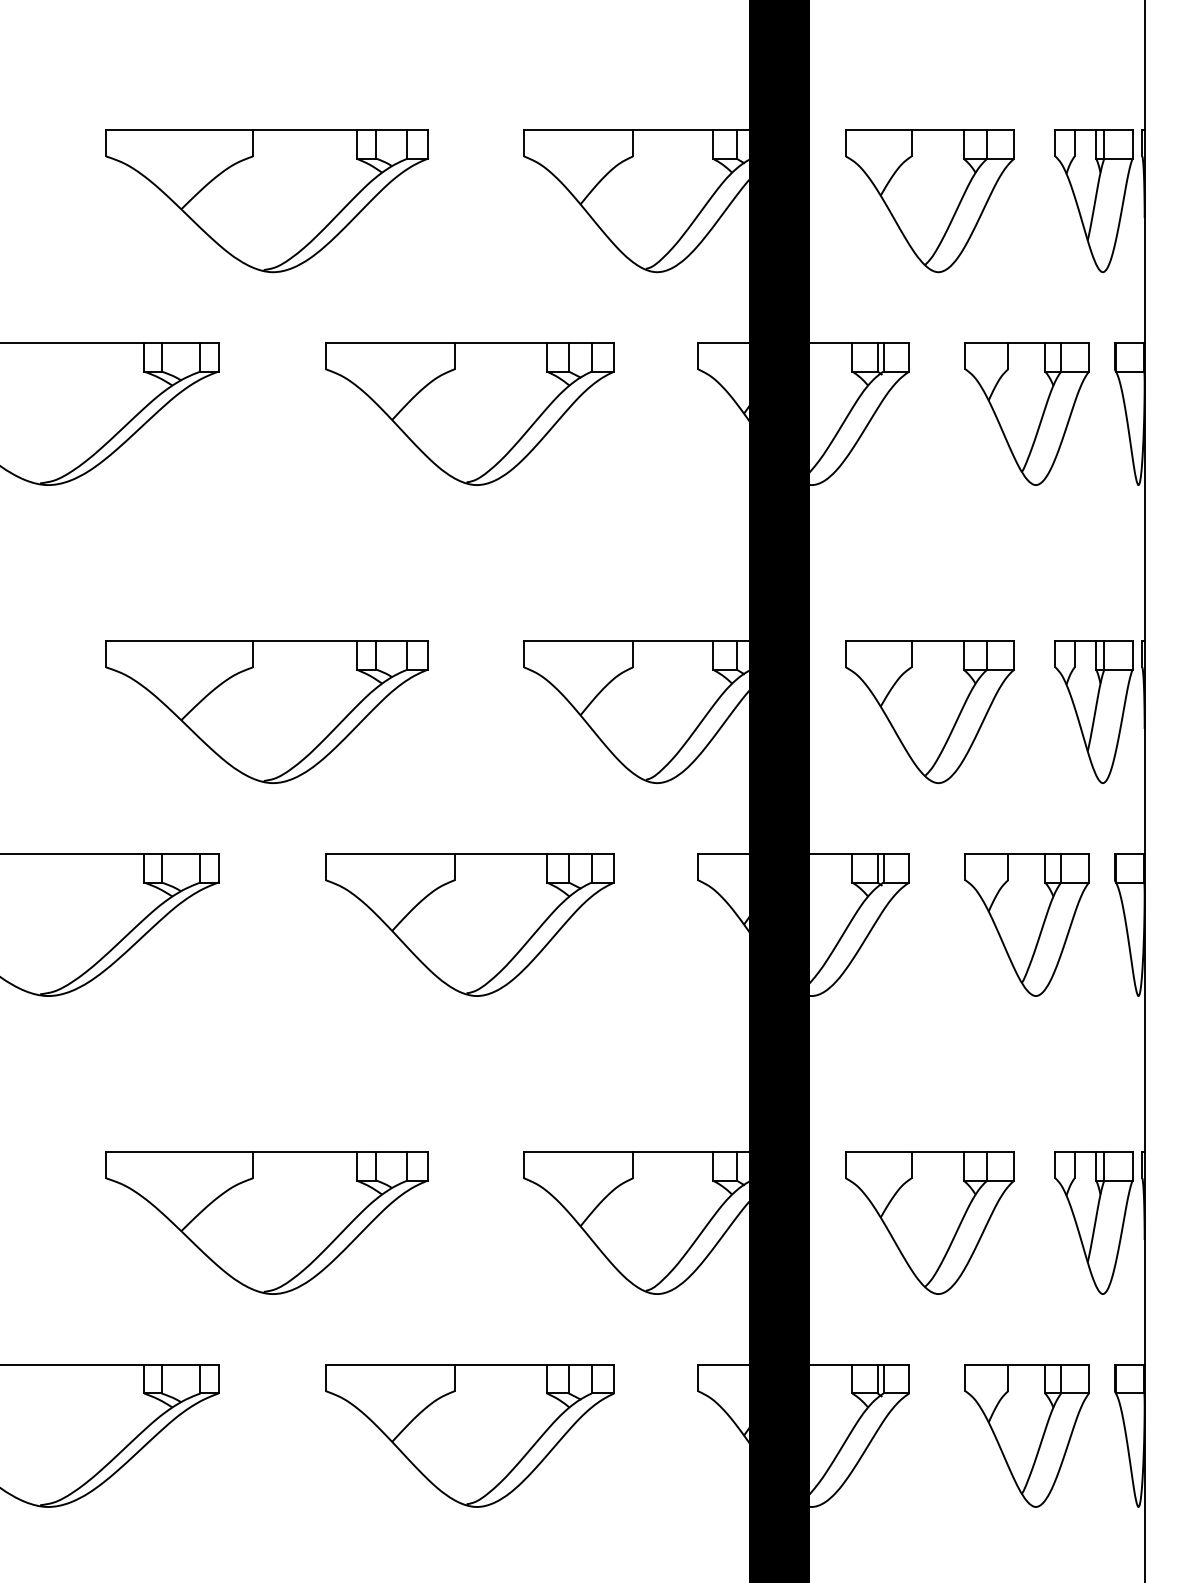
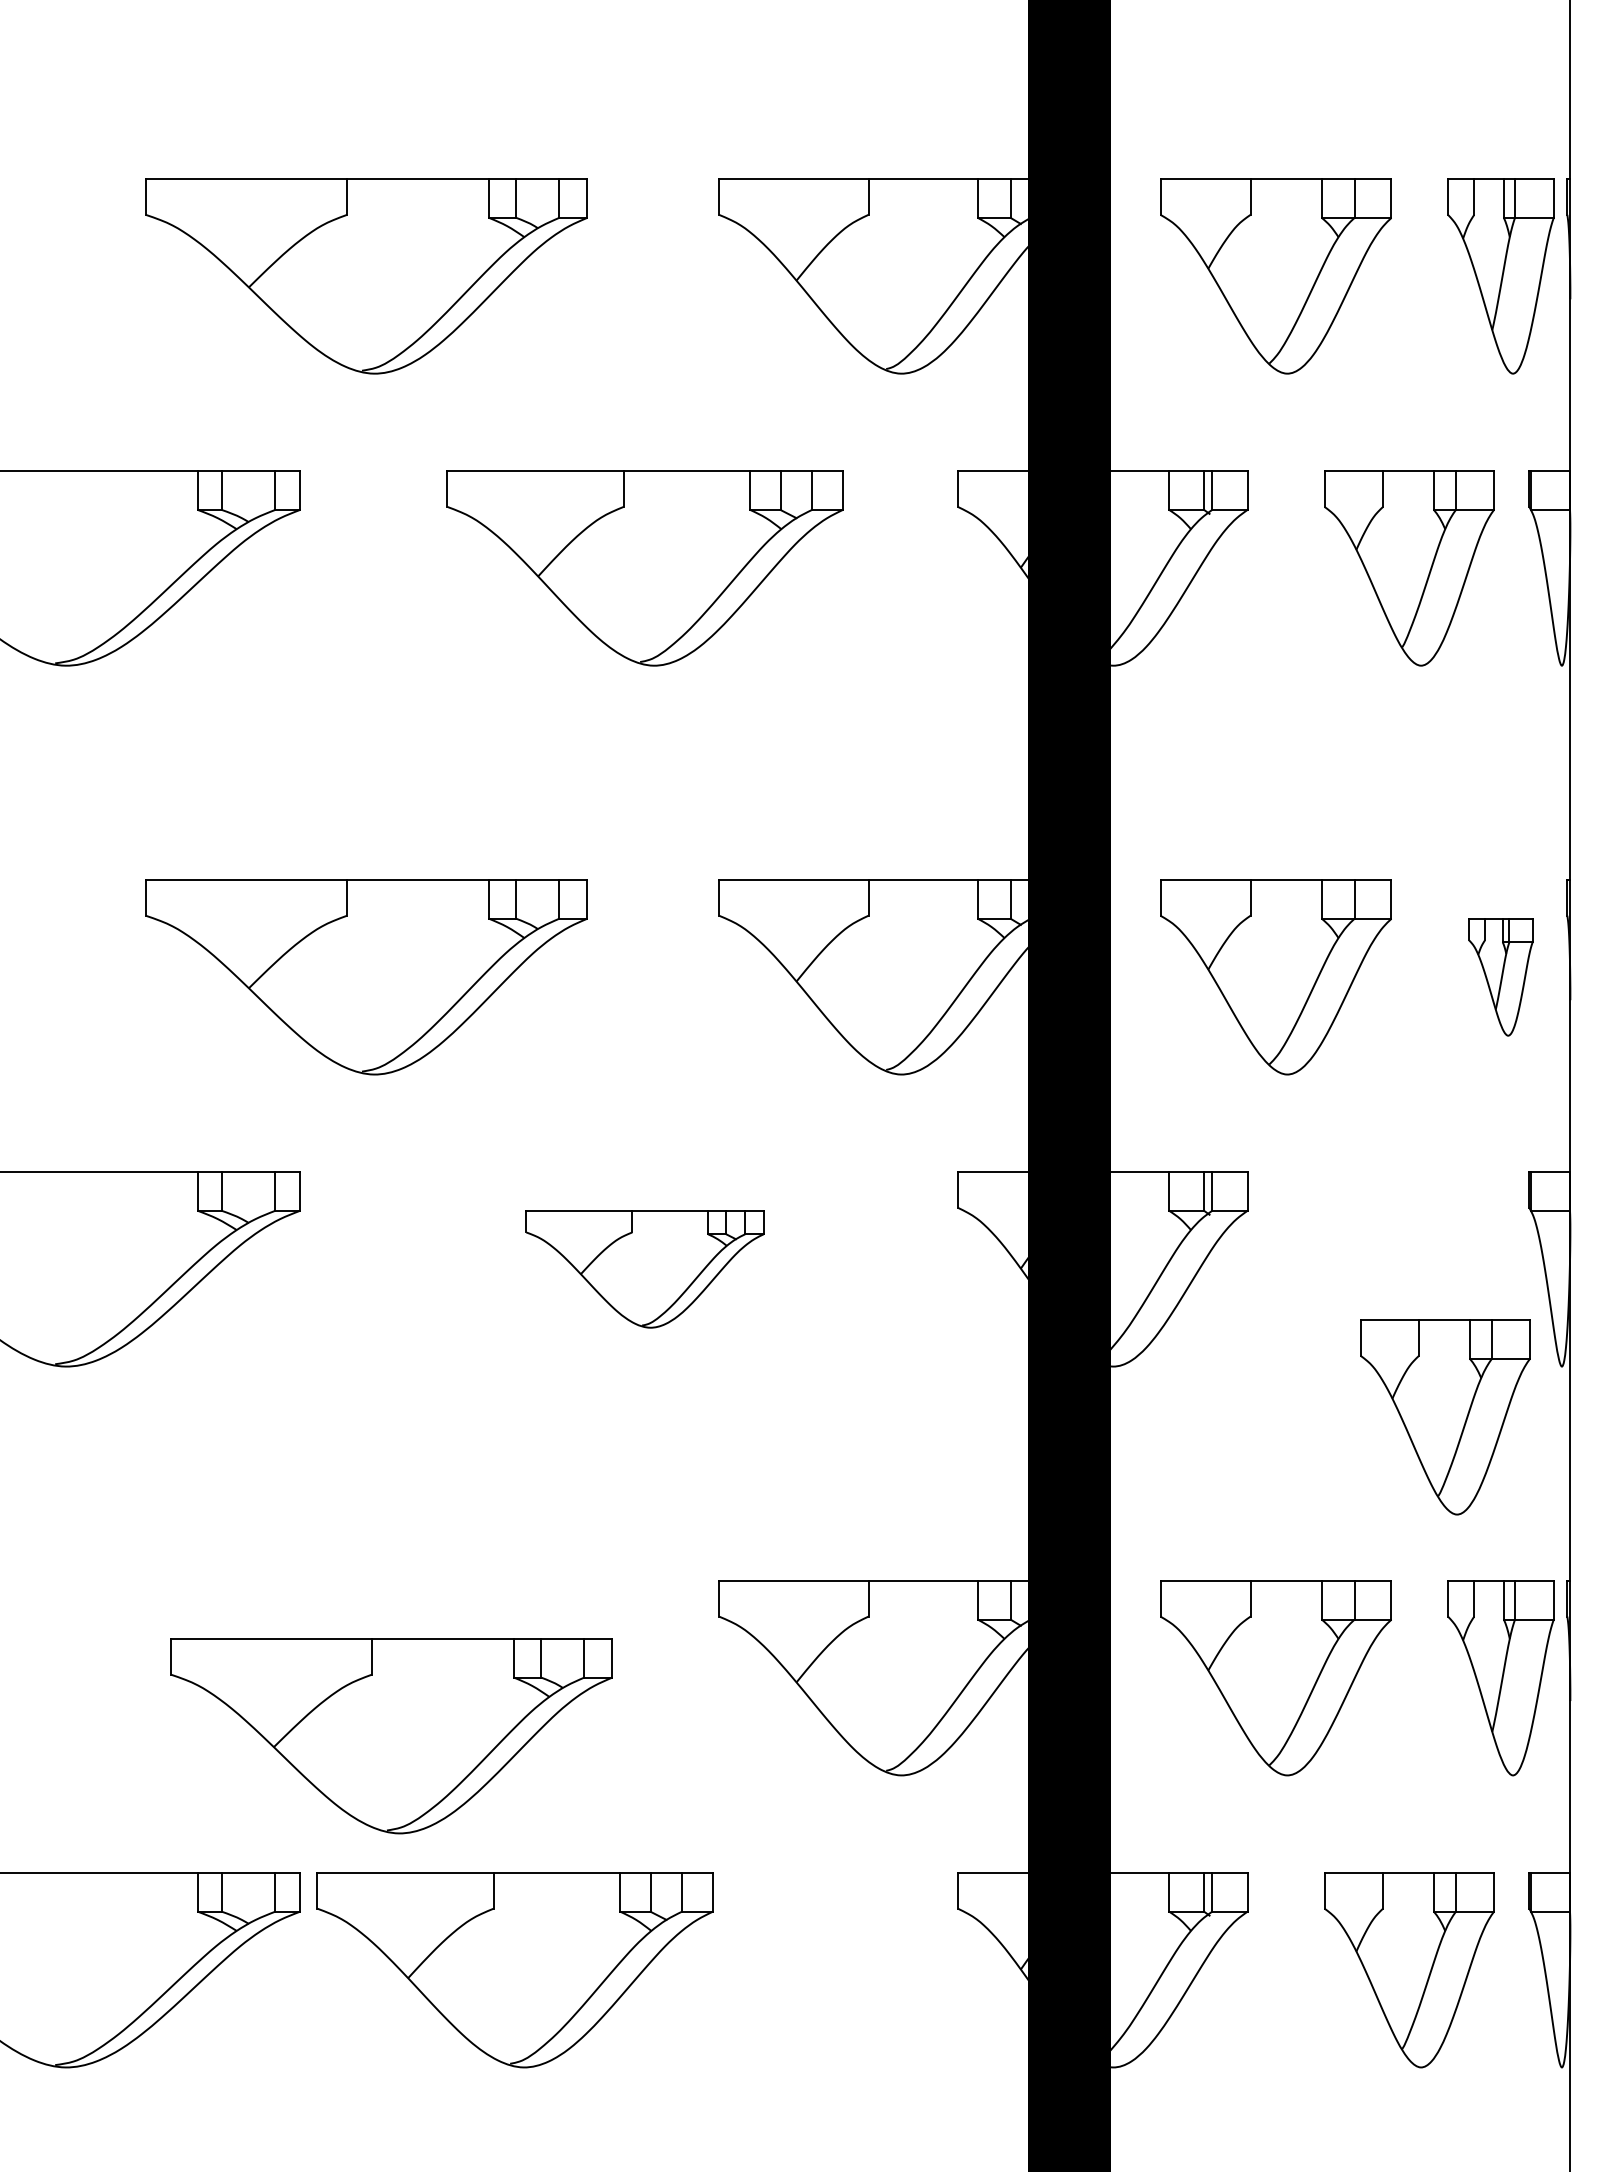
part: (1093, 712) -> (1500, 977), size x0.6
part: (469, 925) -> (644, 1269), size x0.6
part: (1027, 925) -> (1445, 1417), moved
part: (267, 1223) -> (391, 1736), moved
part: (469, 1436) -> (514, 1970), moved

